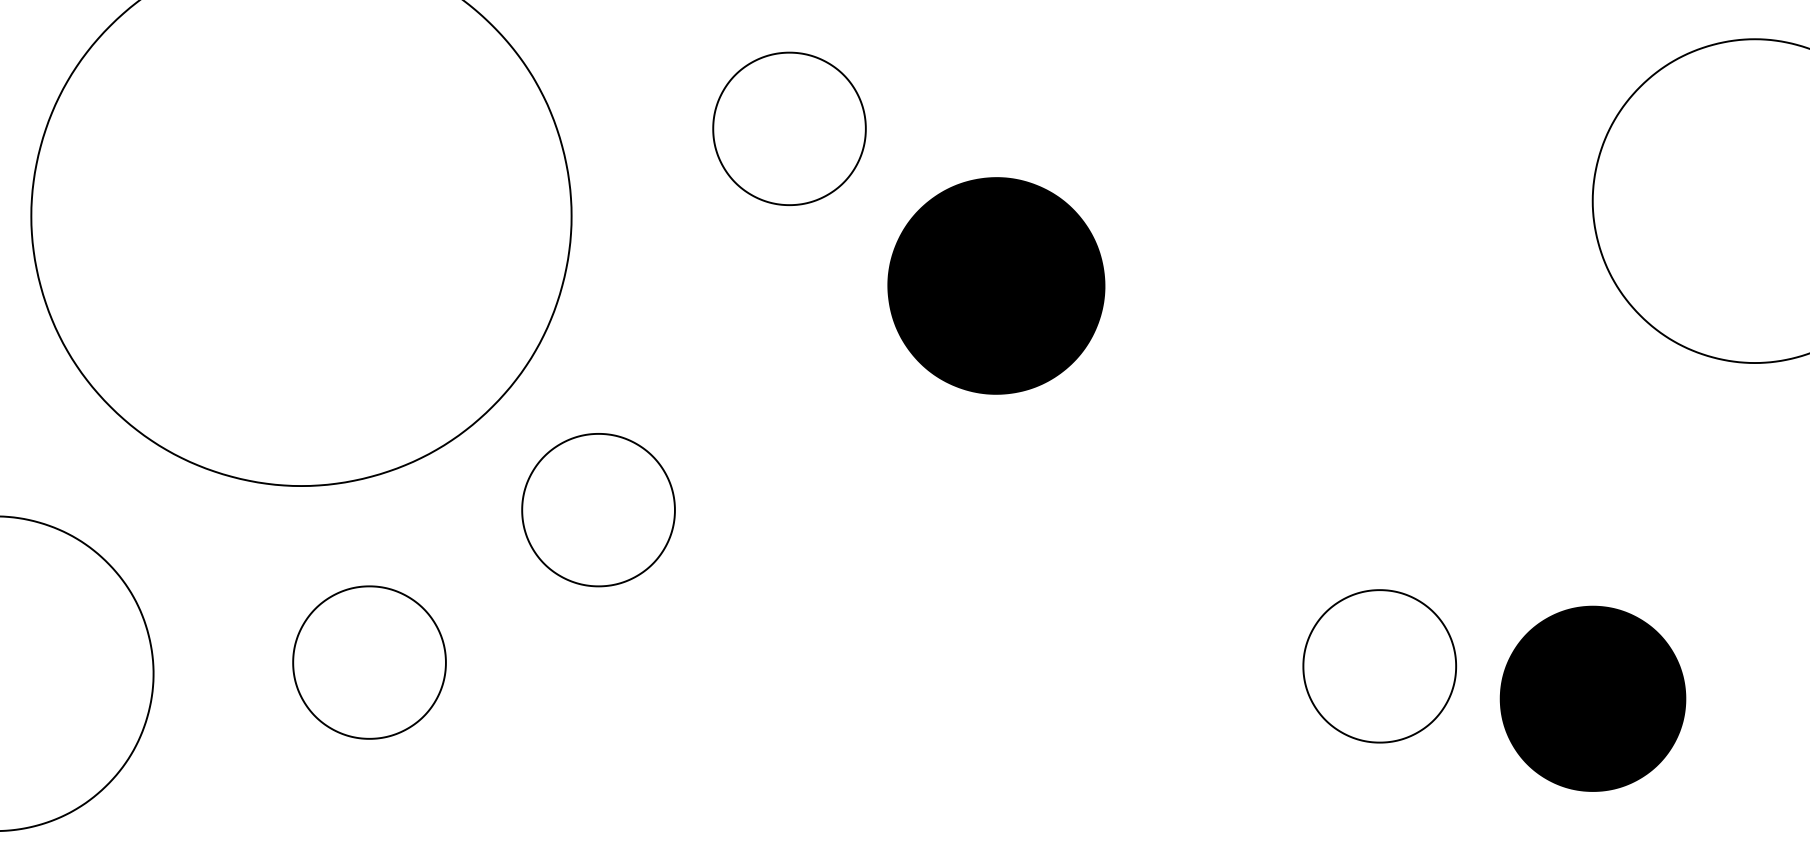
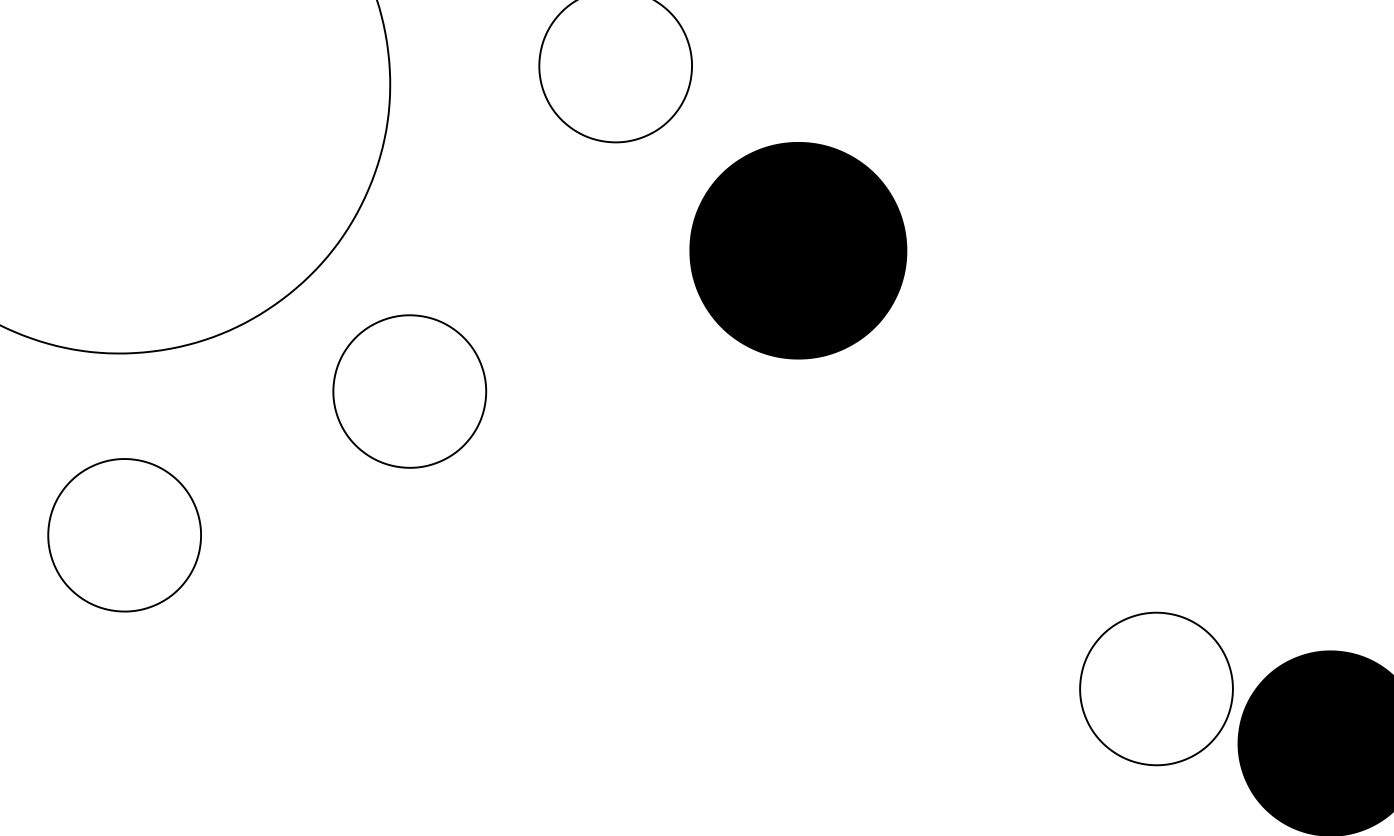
part: (598, 510) -> (409, 391), moved
part: (1379, 666) -> (1156, 689), moved

